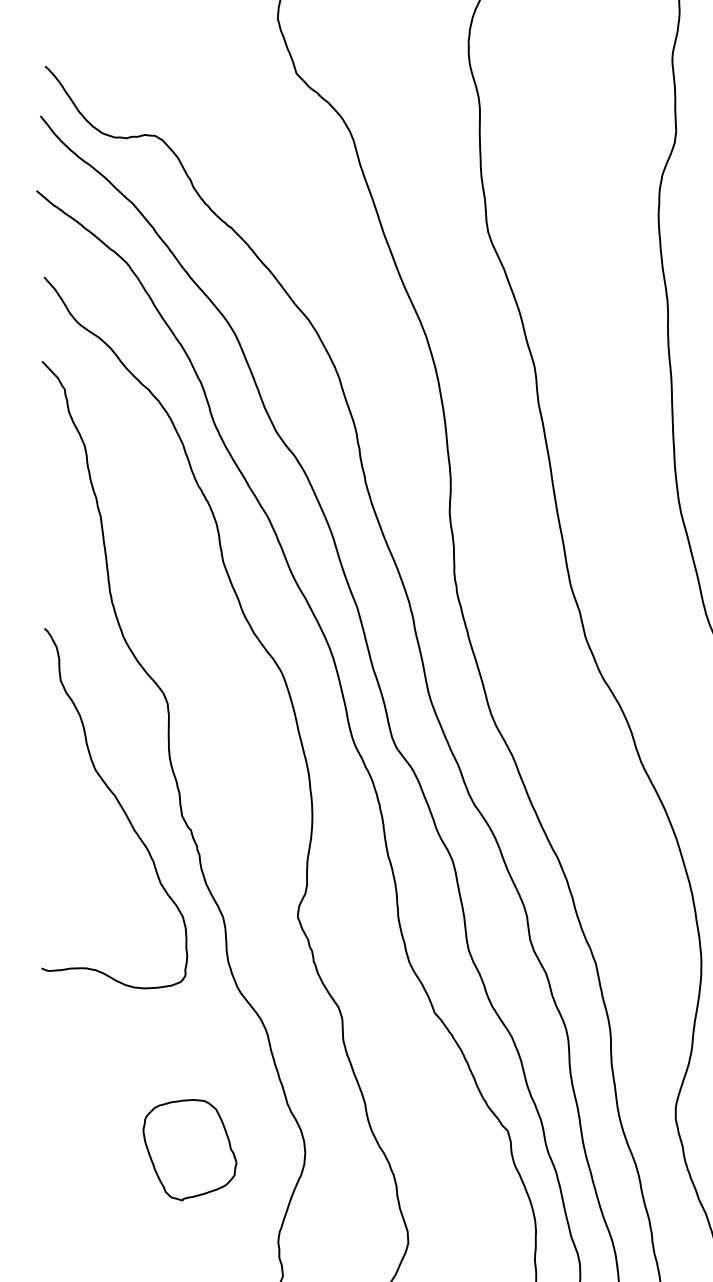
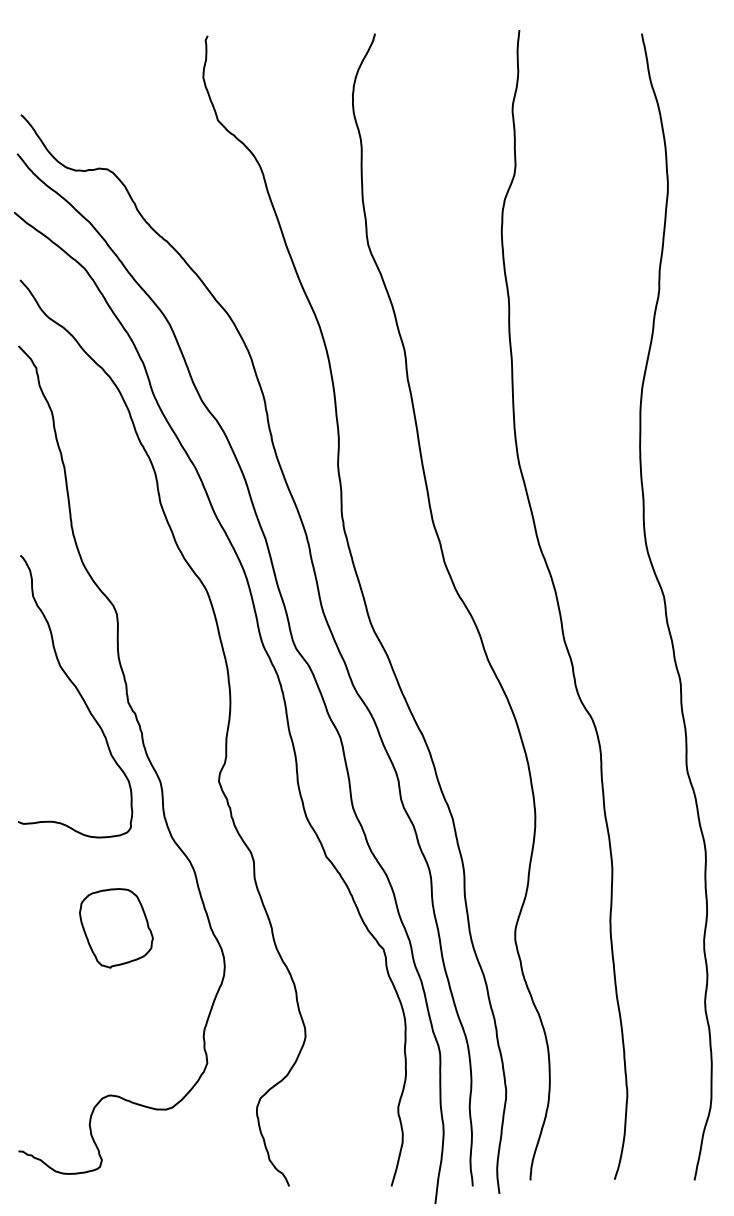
part: (190, 1150) -> (116, 928), moved

